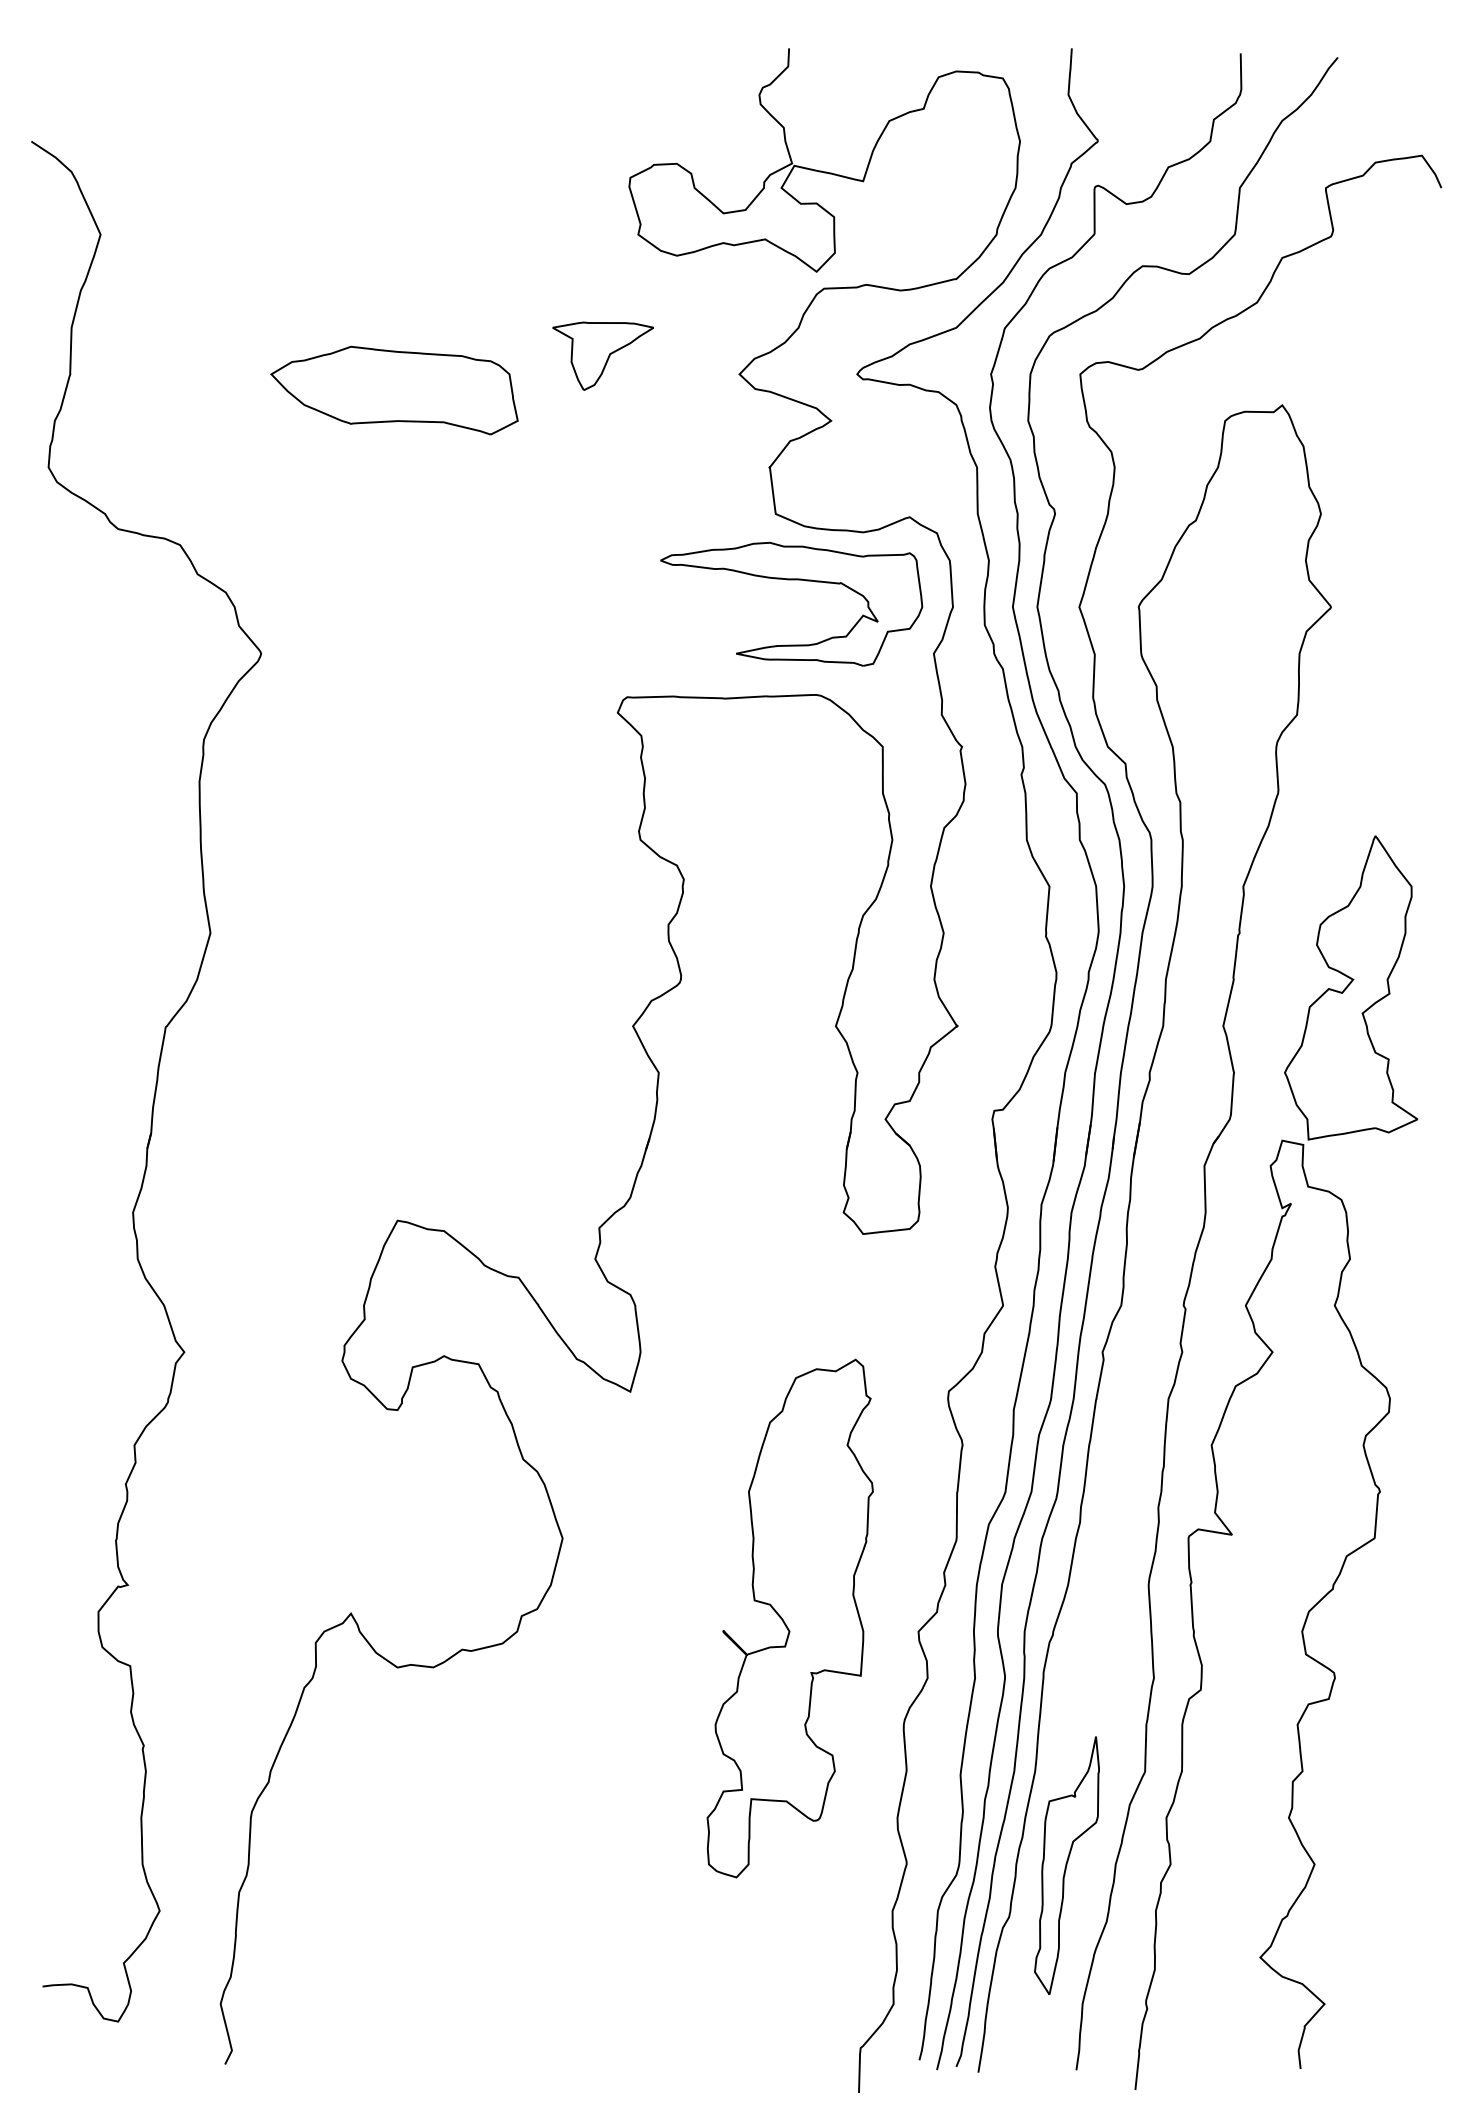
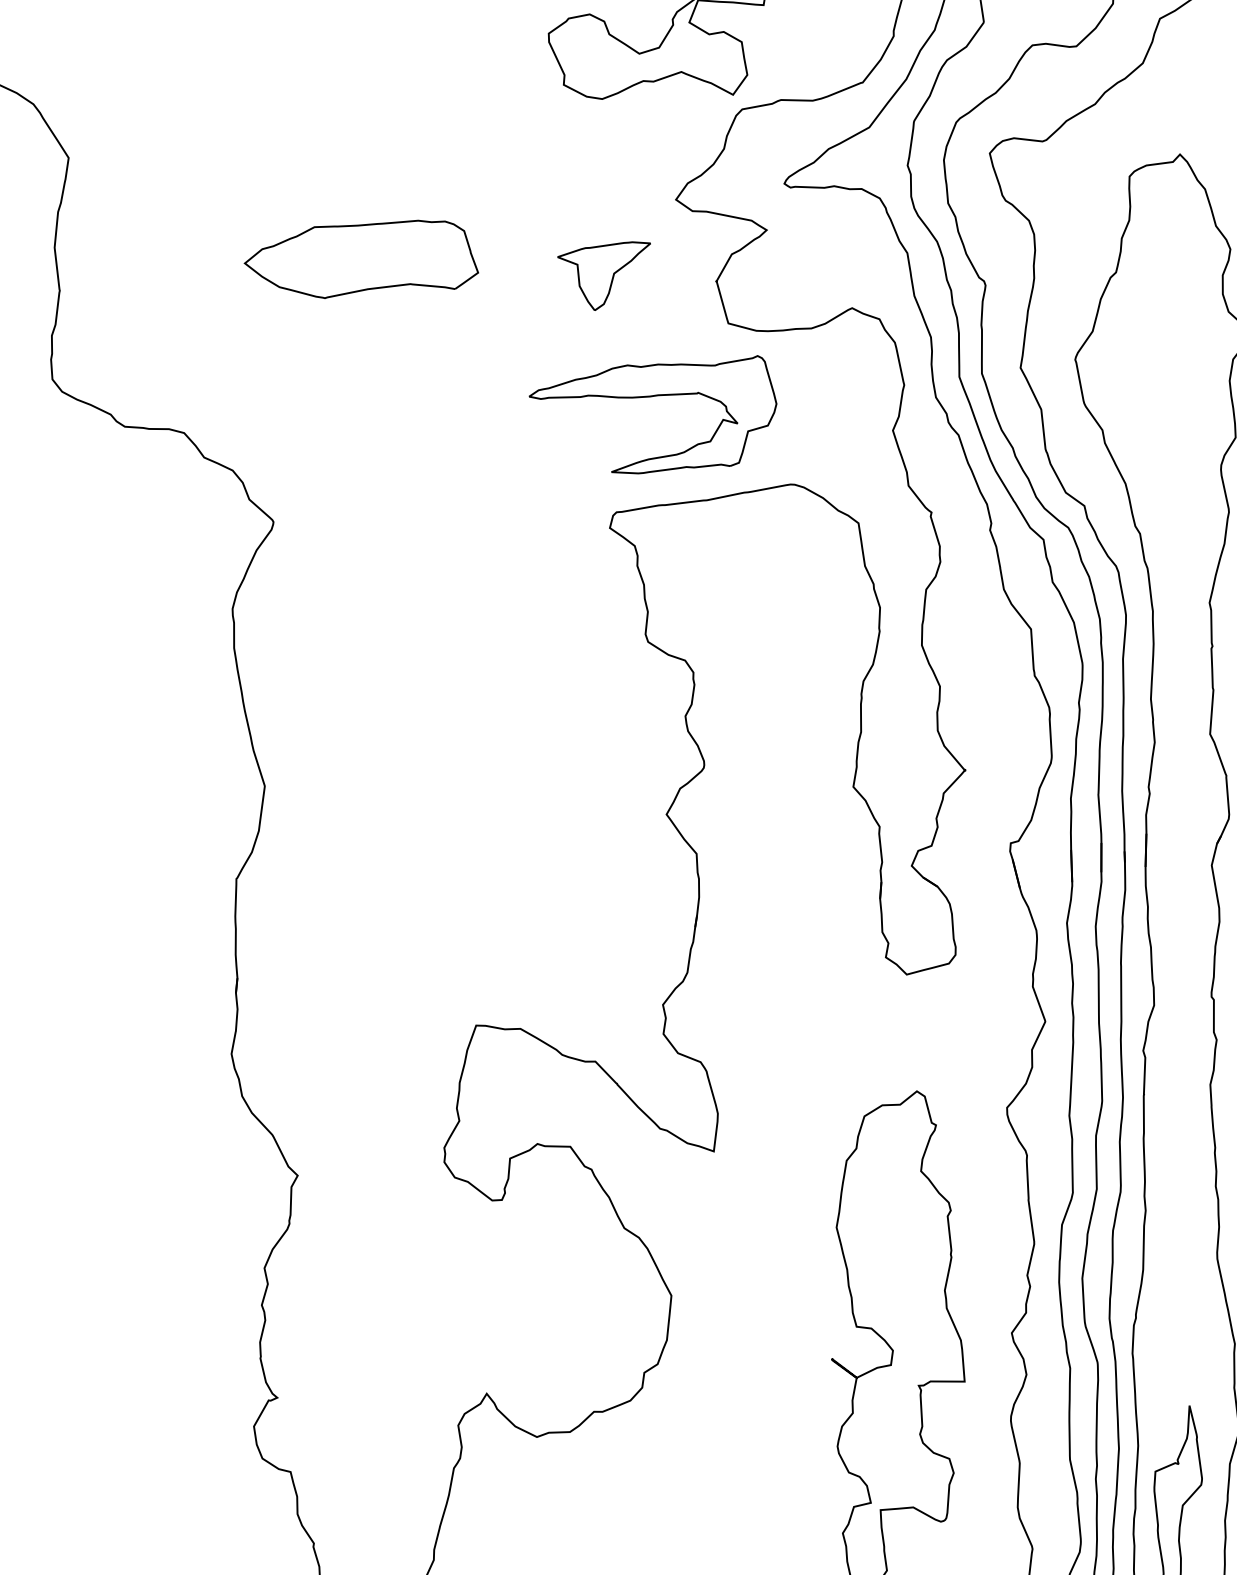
part: (602, 355) -> (607, 275), moved
part: (791, 580) -> (652, 397), moved

